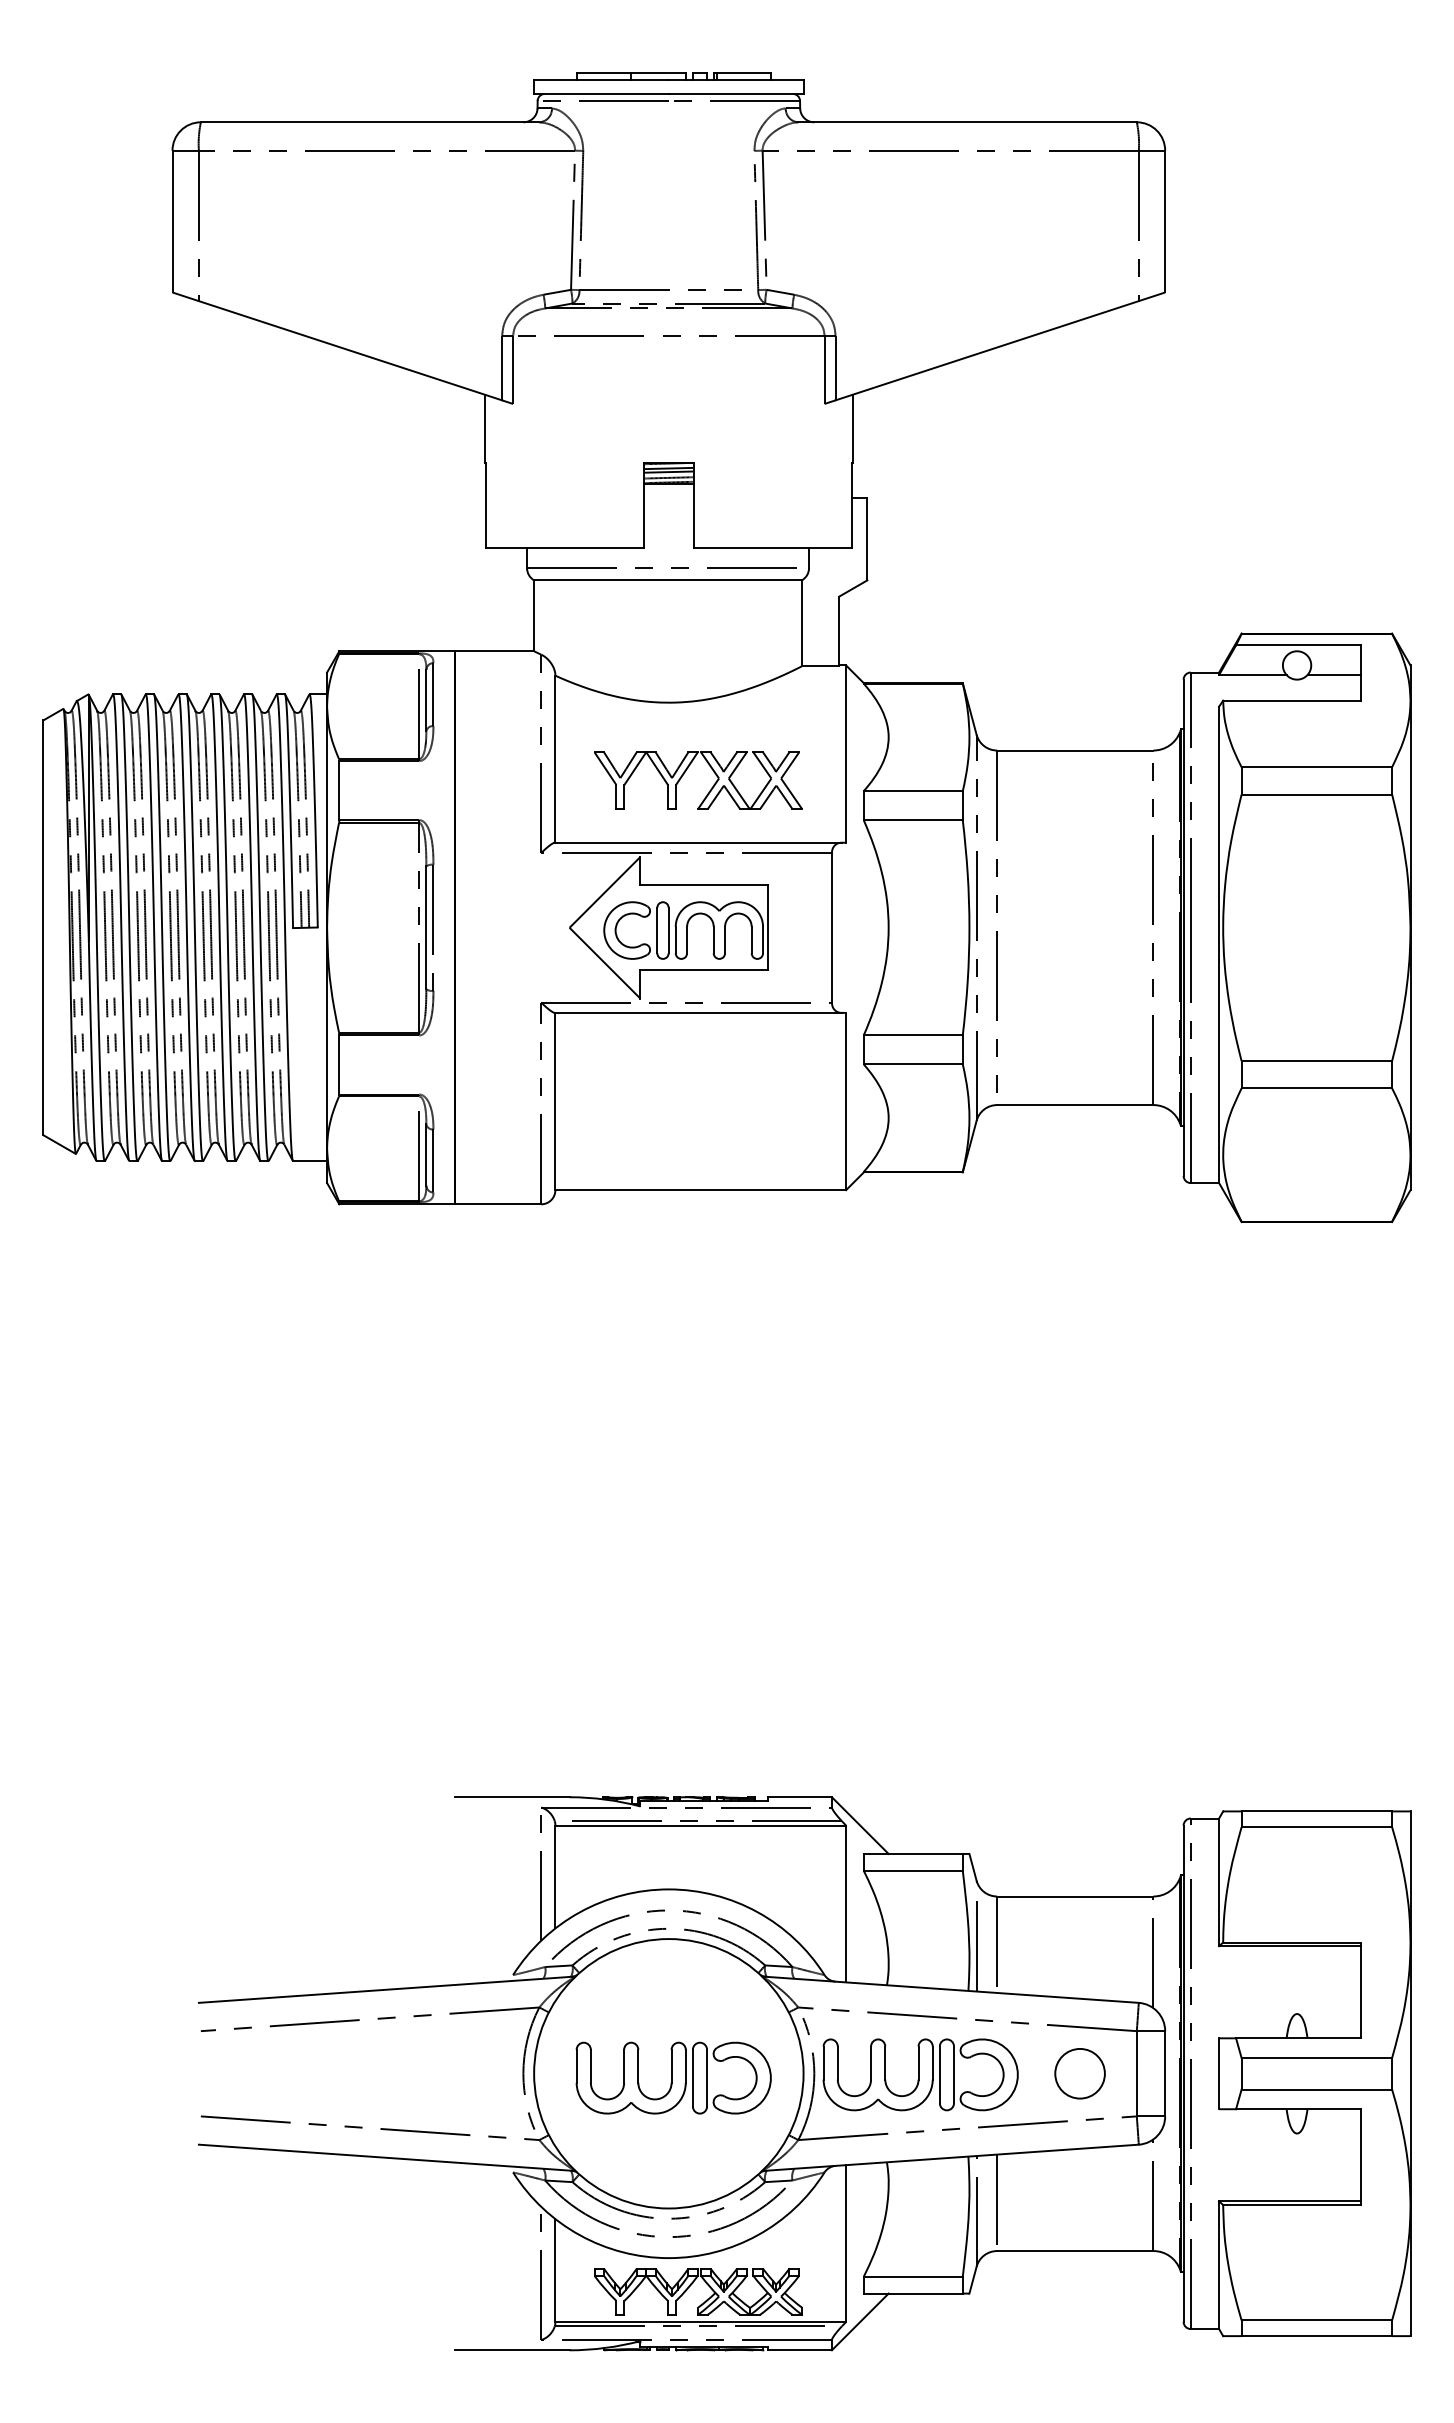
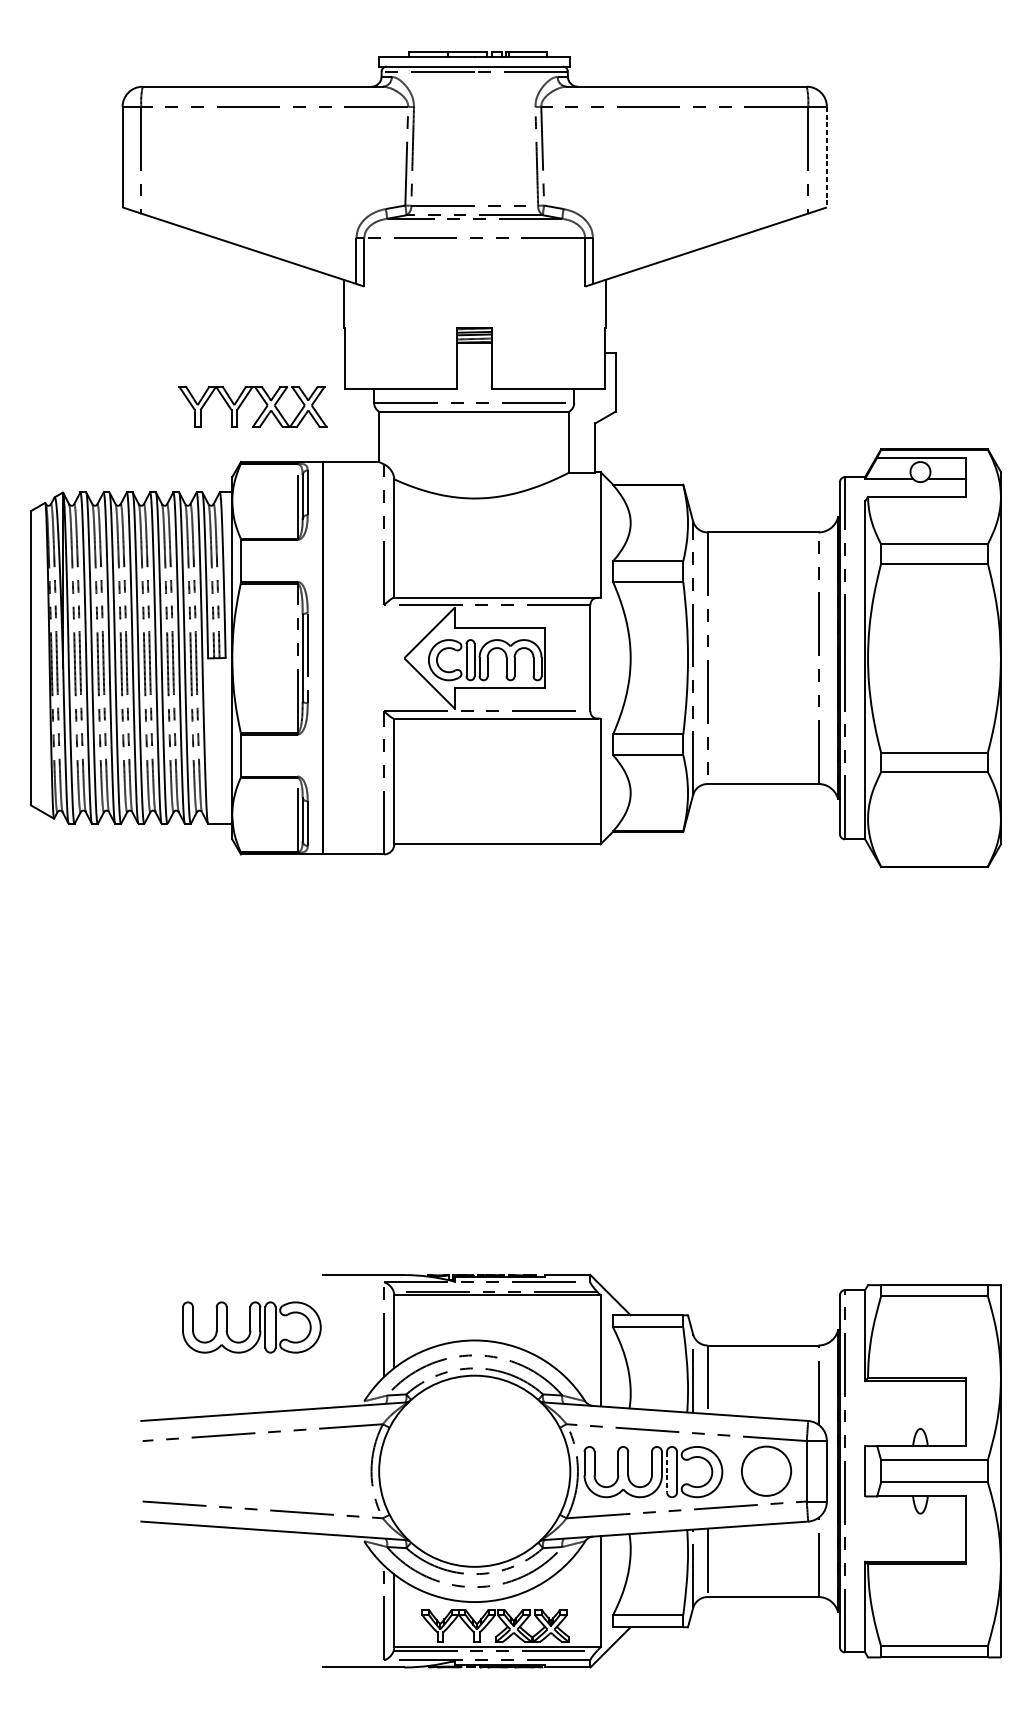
line: (1165, 221) -> (827, 157), solid -> dashed
part: (711, 787) -> (262, 411), moved
circle: (1079, 2073) -> (766, 1471), size x1.4
line: (939, 2075) -> (666, 1472), solid -> dashed
part: (673, 2077) -> (251, 1327), moved

